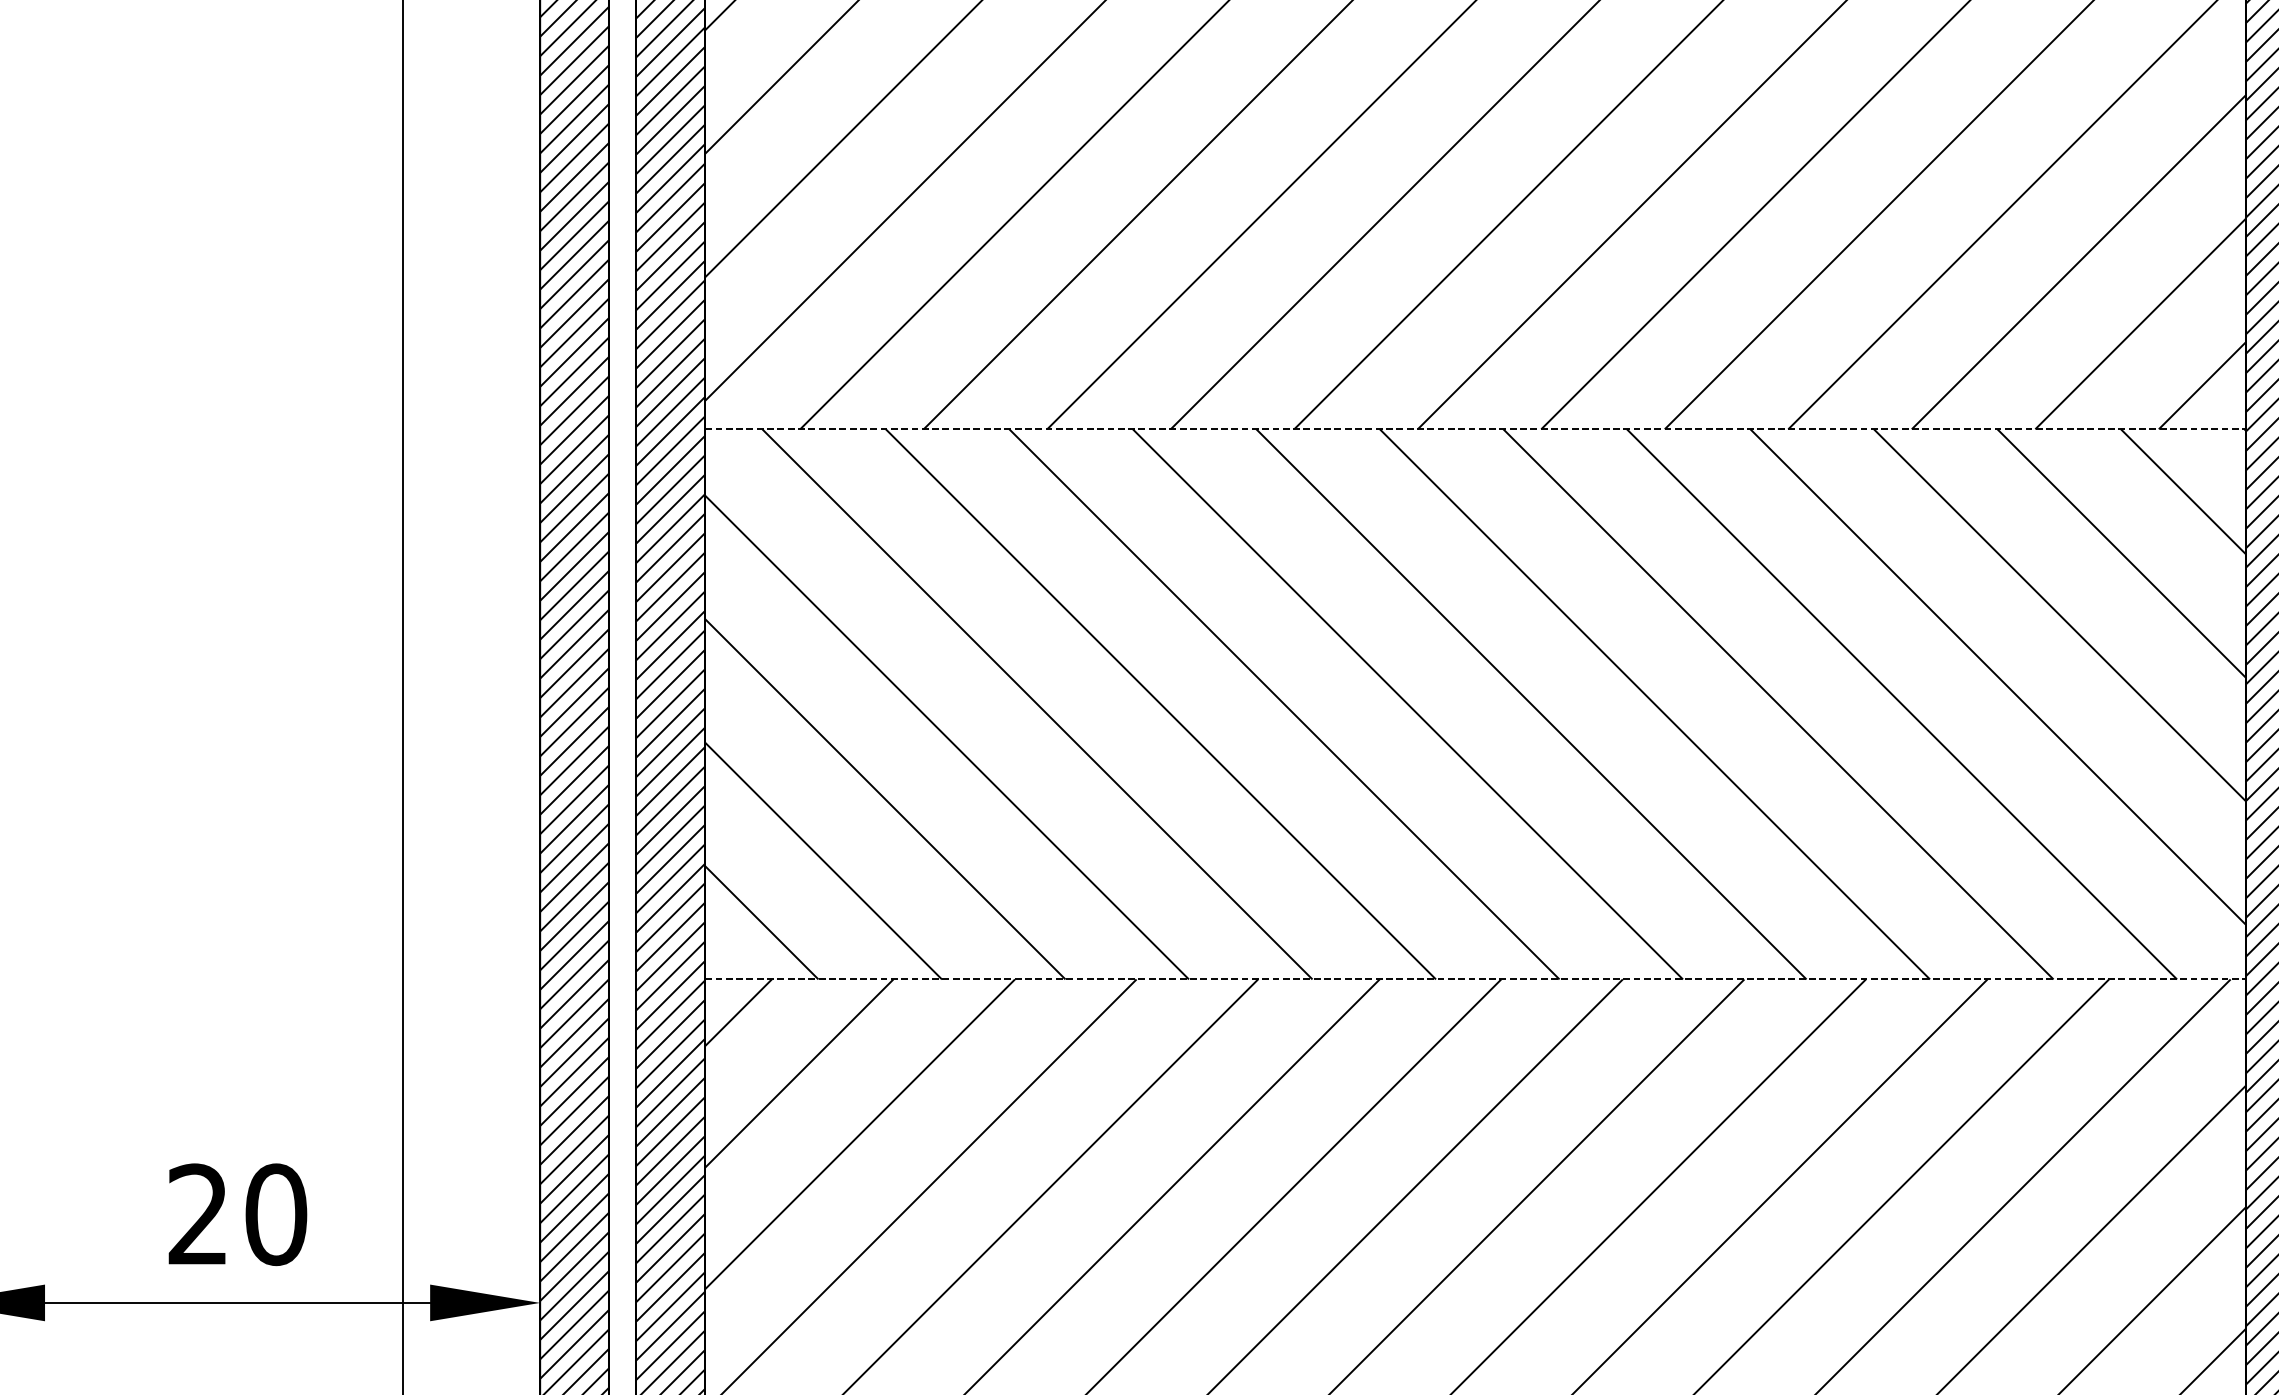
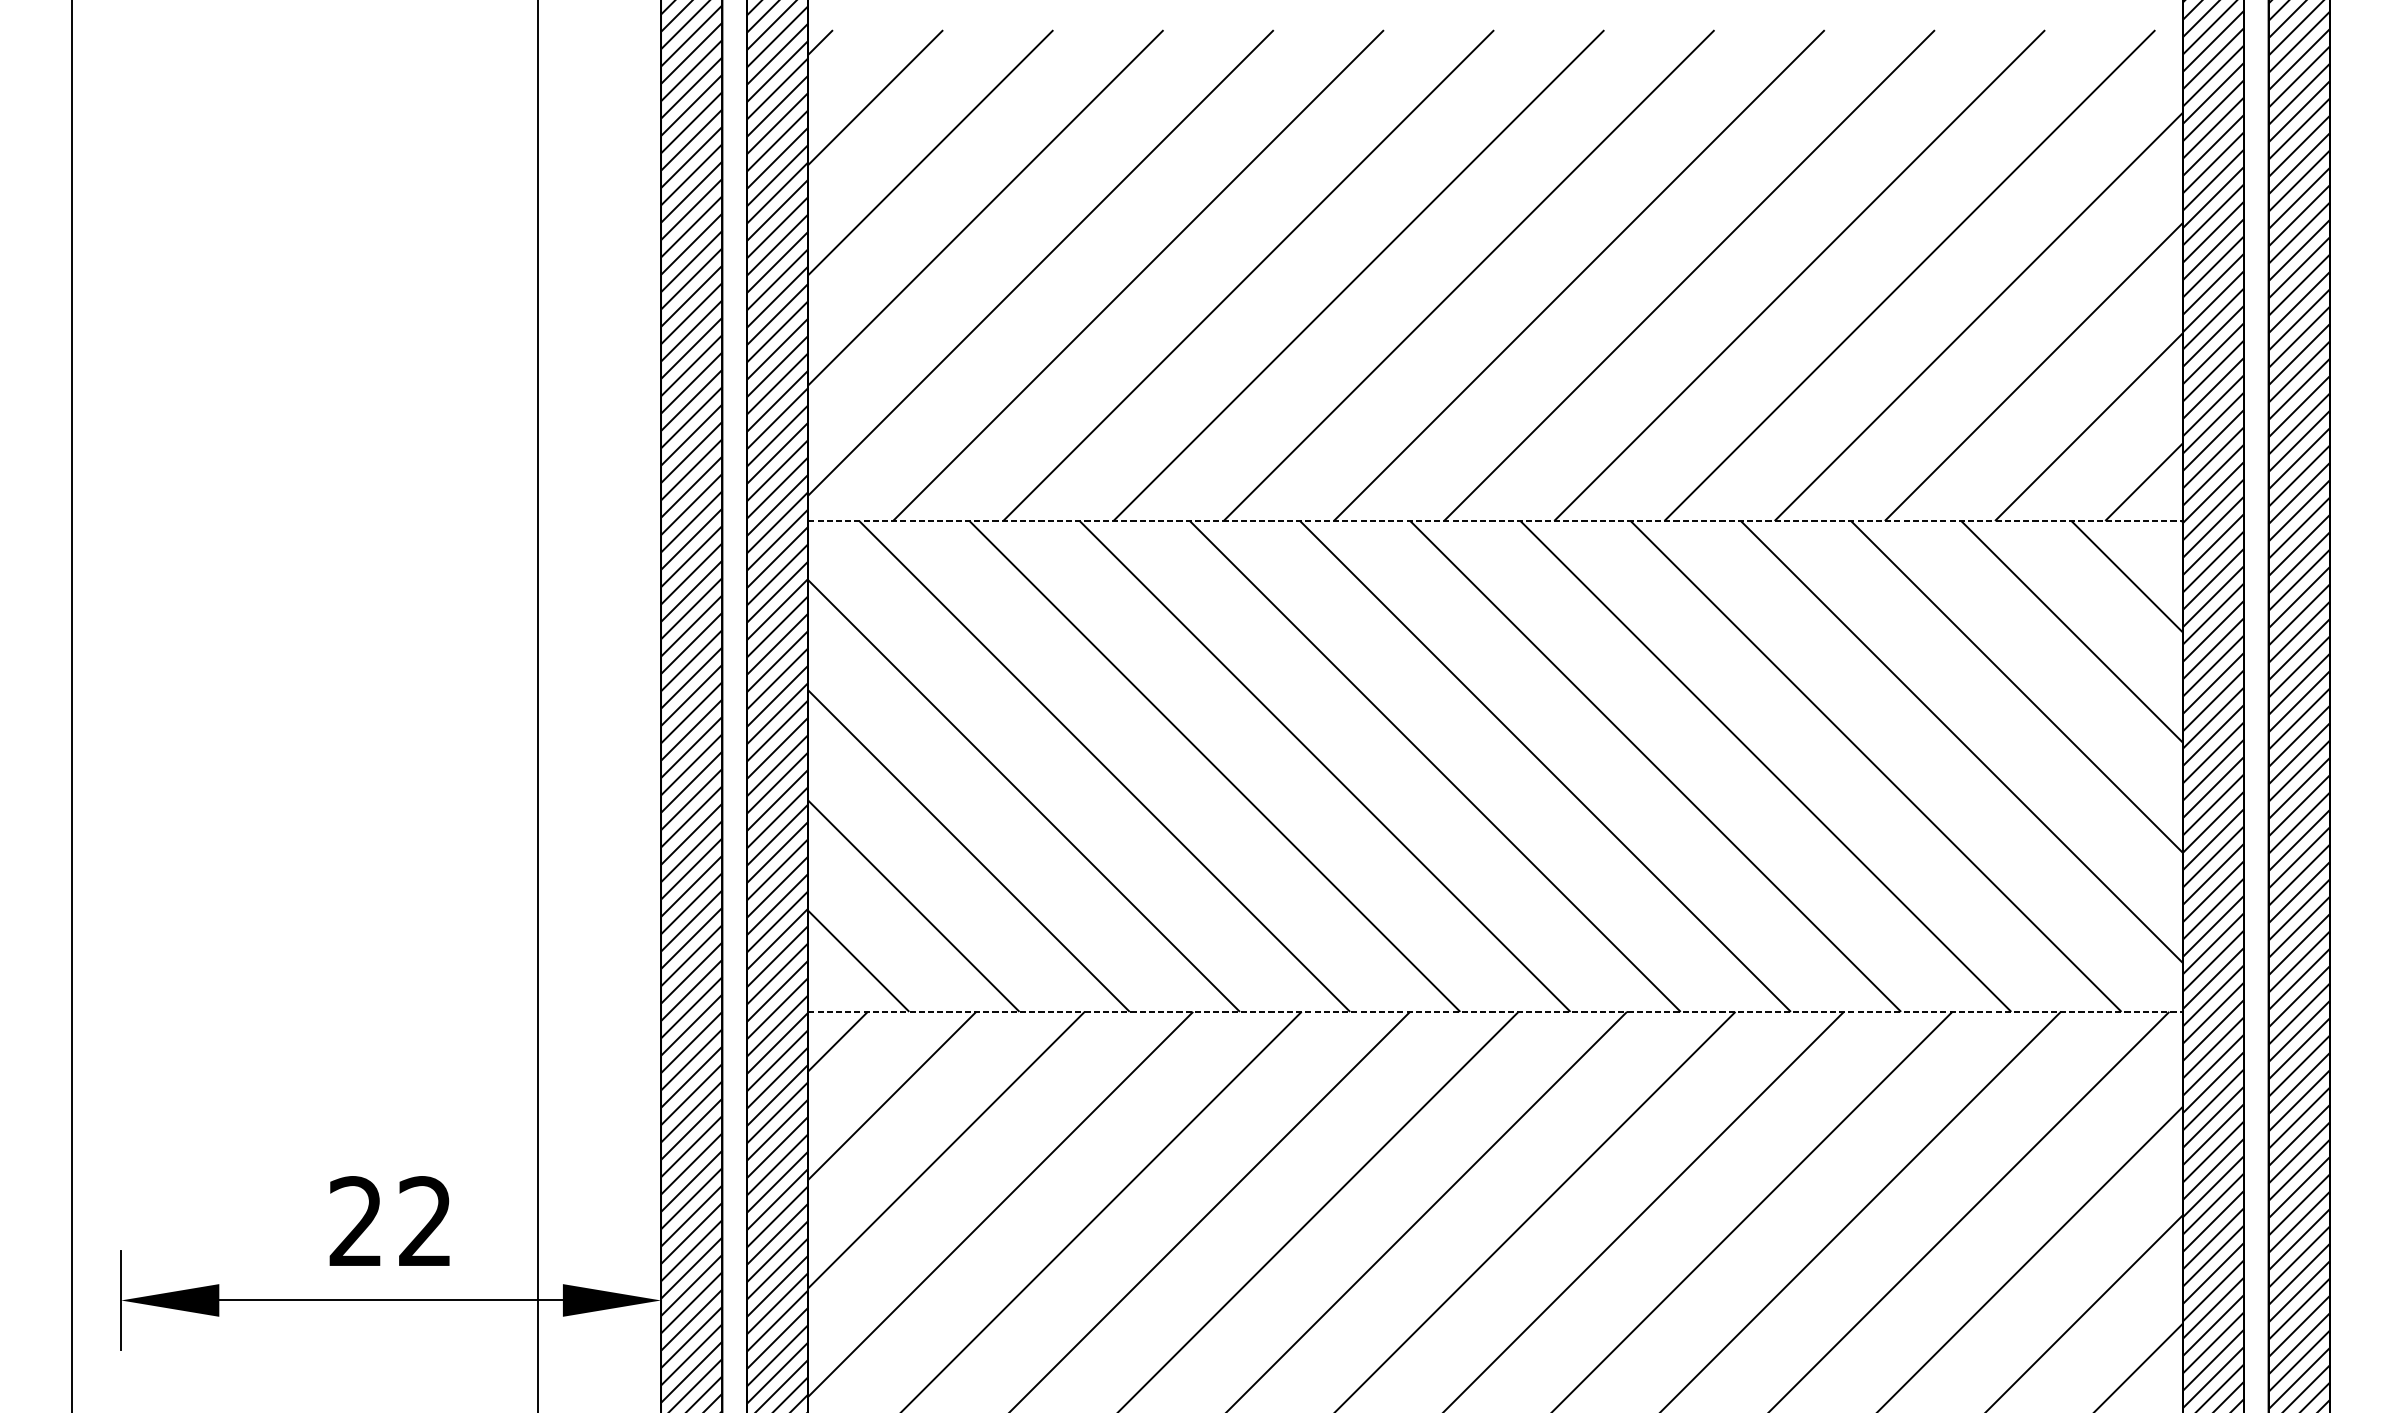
text: (276, 1214) -> (425, 1221), 20 -> 22

